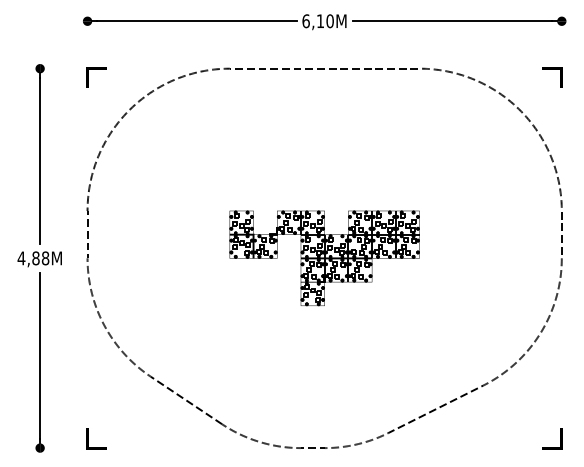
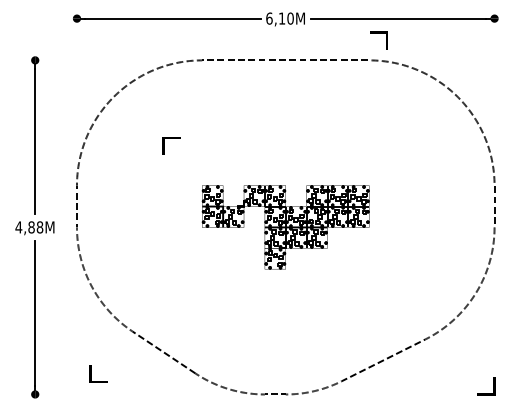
line: (96, 69) -> (171, 138), moved
line: (552, 69) -> (378, 32), moved
line: (88, 438) -> (91, 373), moved

